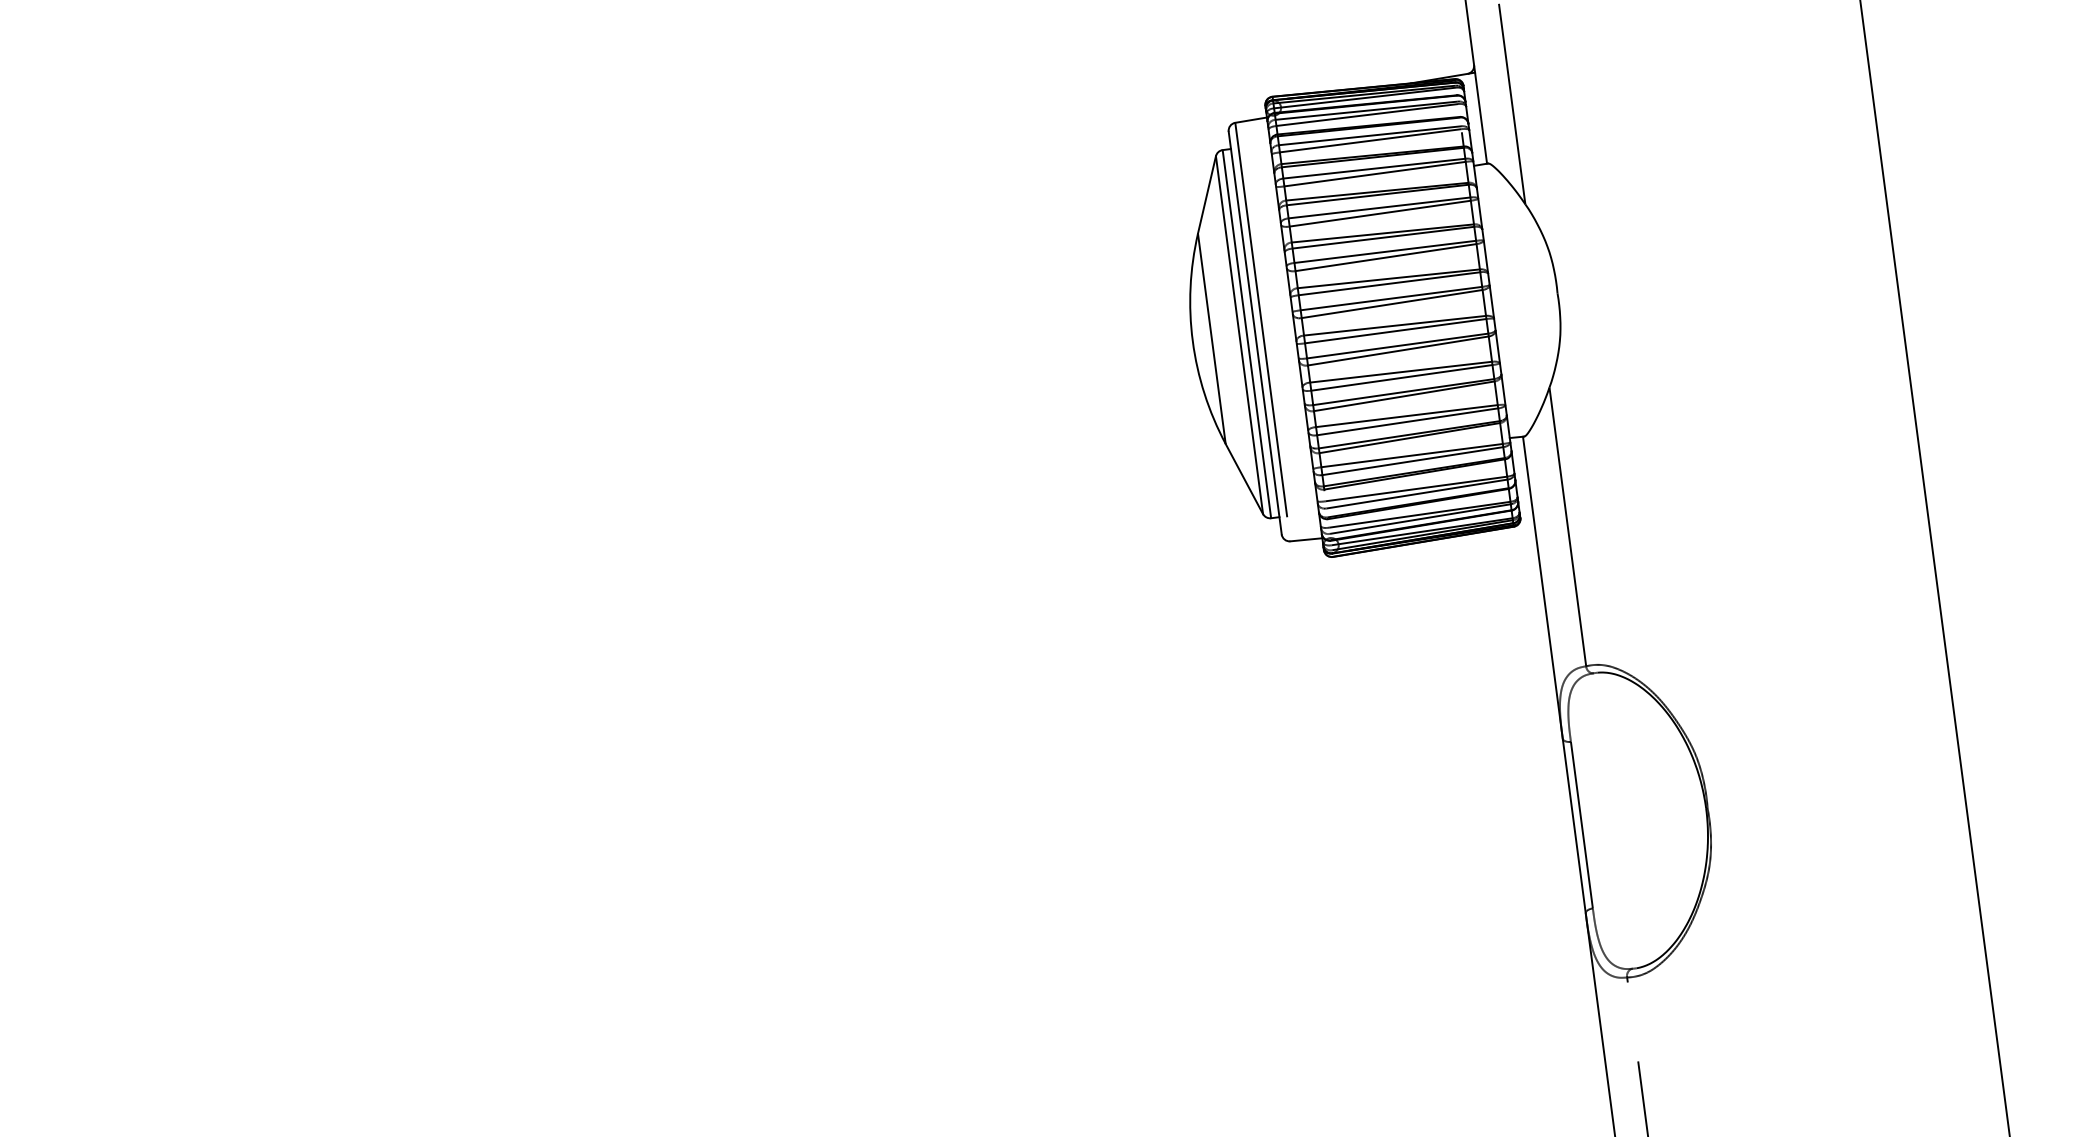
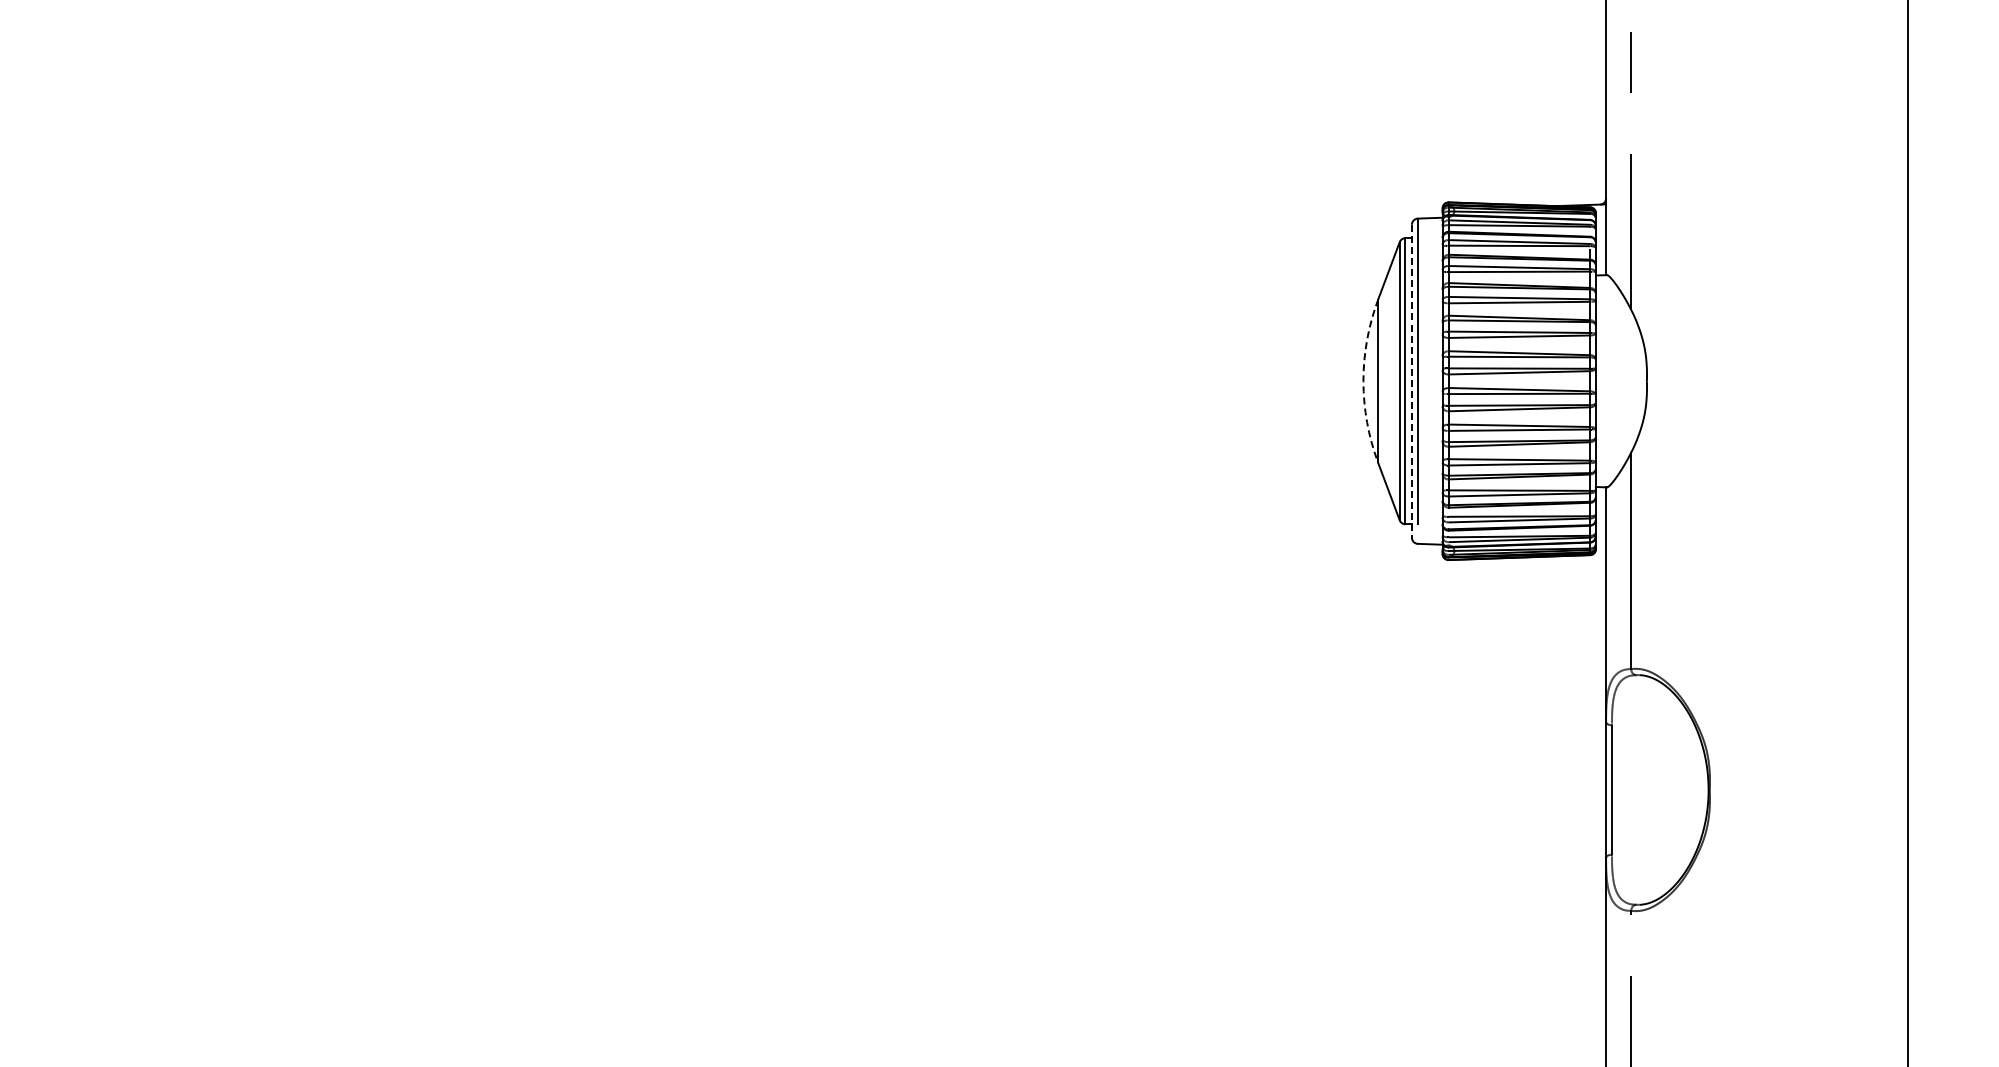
line: (1254, 333) -> (1411, 381), solid -> dashed
arc: (1192, 341) -> (1363, 381), solid -> dashed

